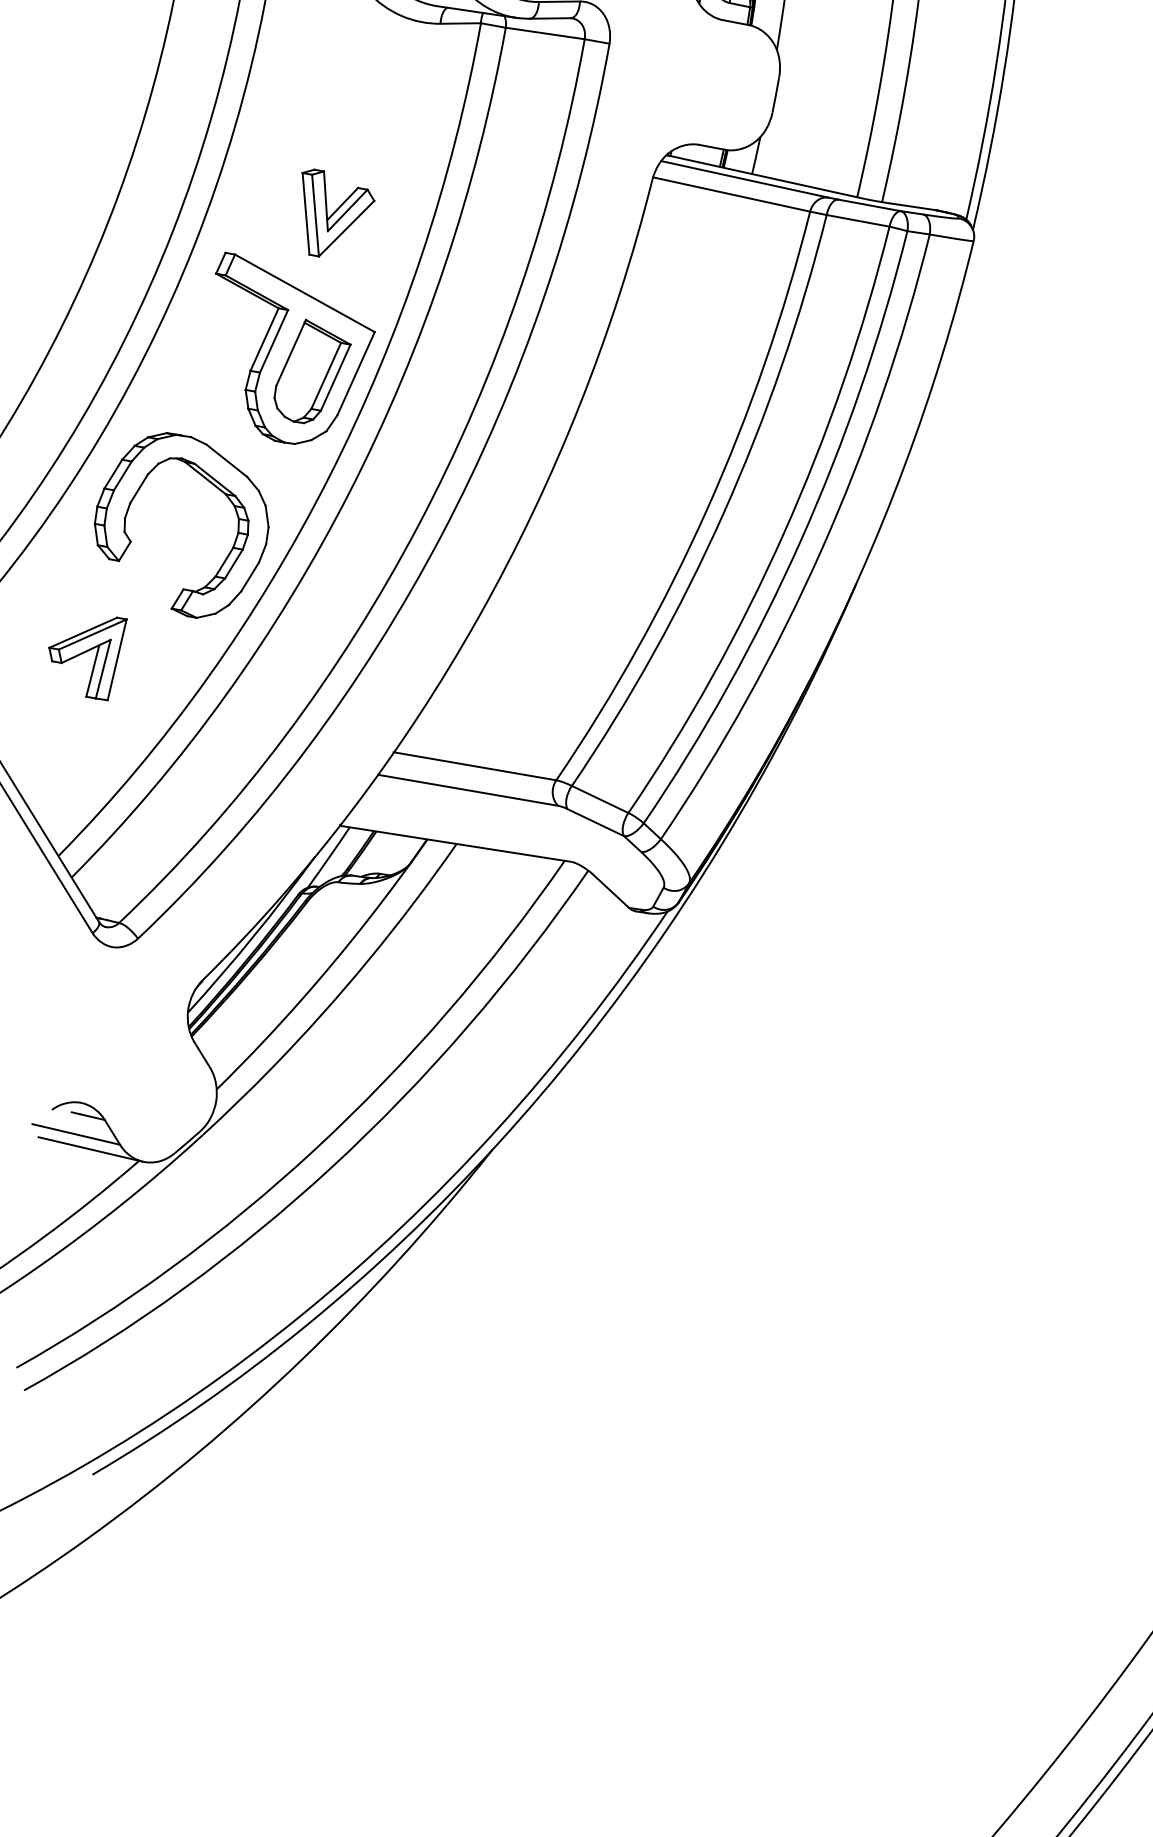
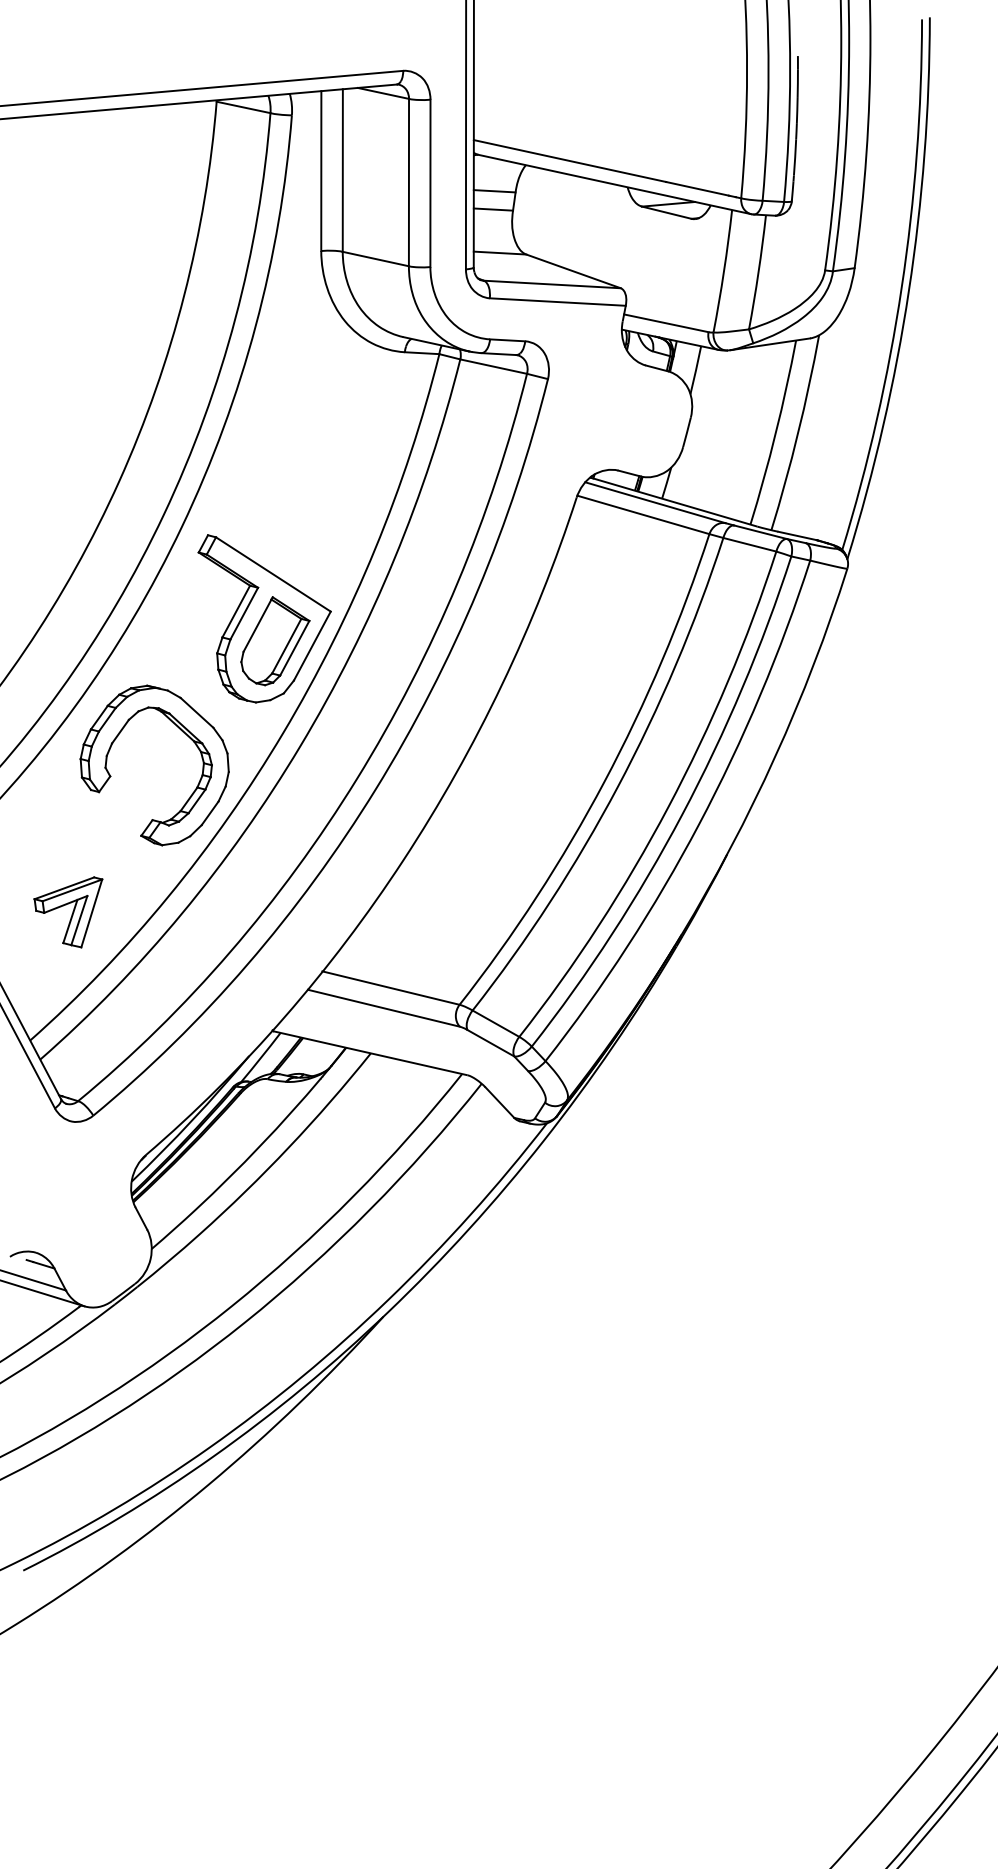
part: (340, 211) -> (308, 506), removed
part: (89, 660) -> (68, 912), moved

